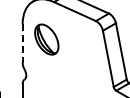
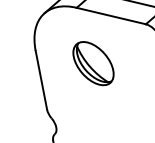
part: (46, 39) -> (93, 63), moved
line: (22, 44) -> (41, 81), dashed -> solid

